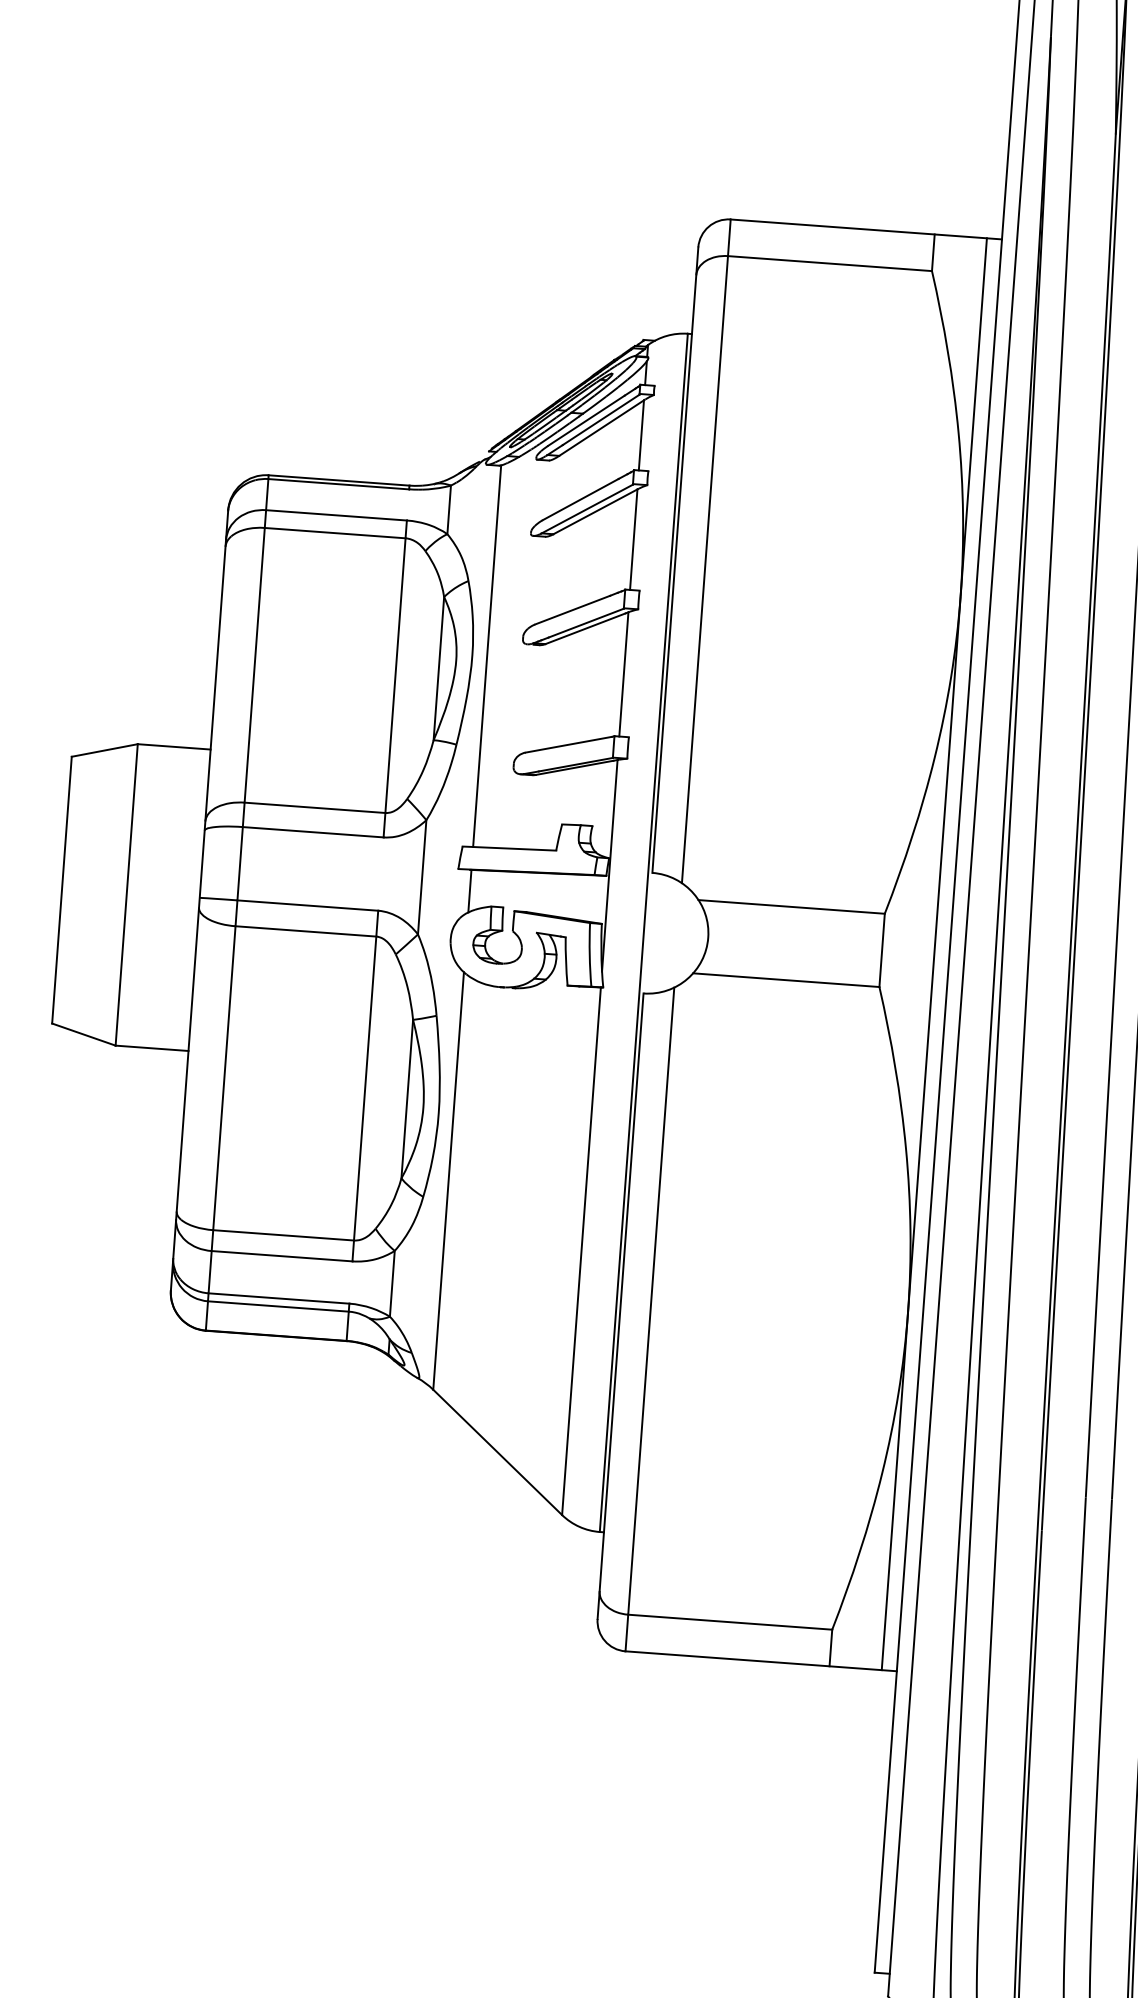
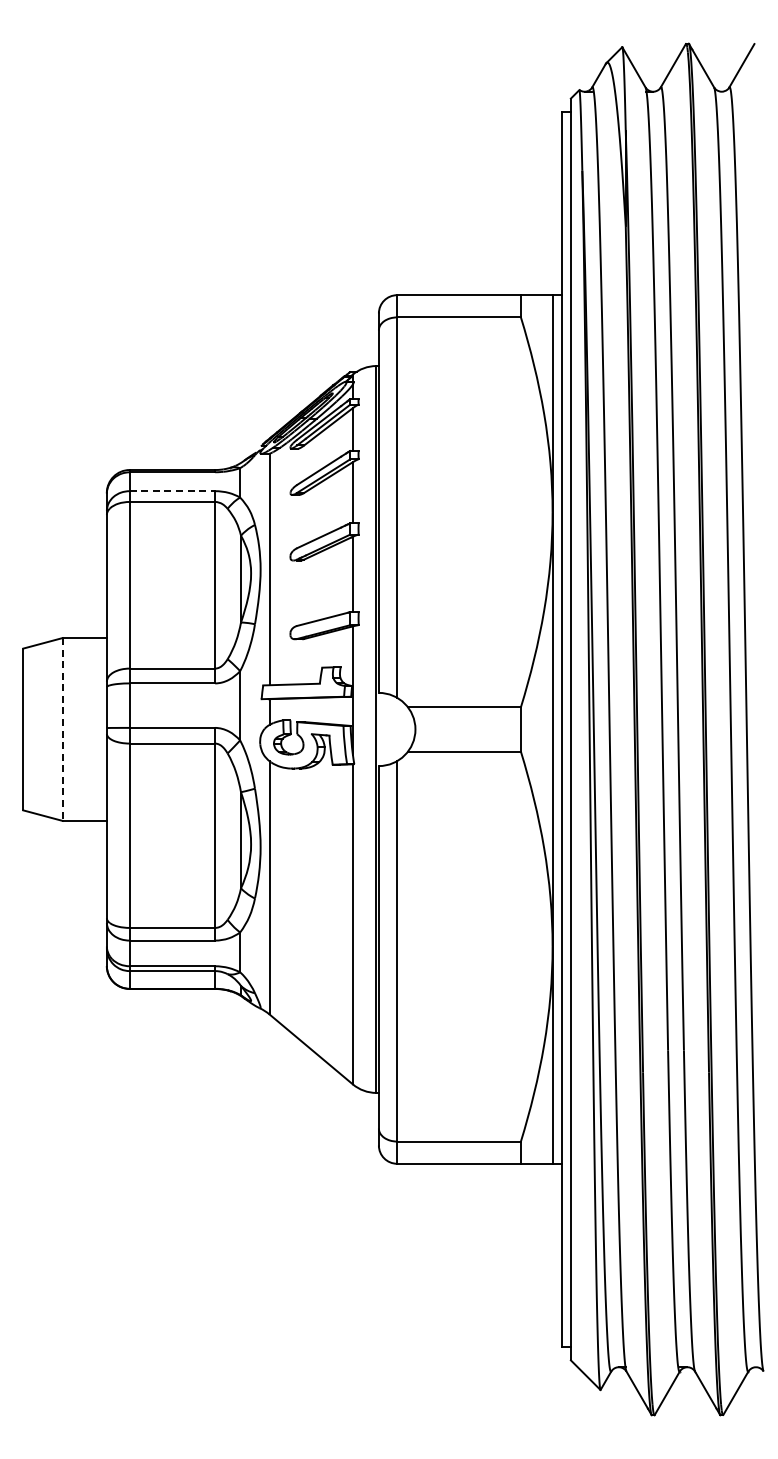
line: (336, 515) -> (172, 491), solid -> dashed
line: (126, 896) -> (62, 730), solid -> dashed

